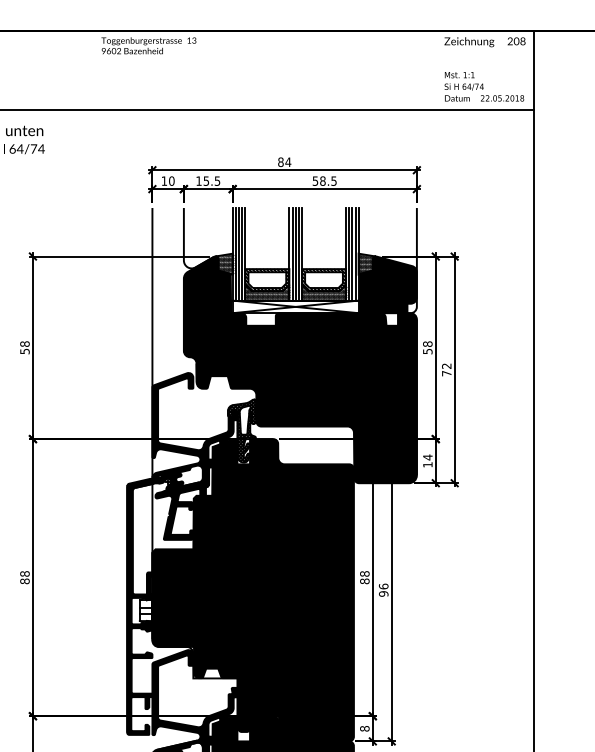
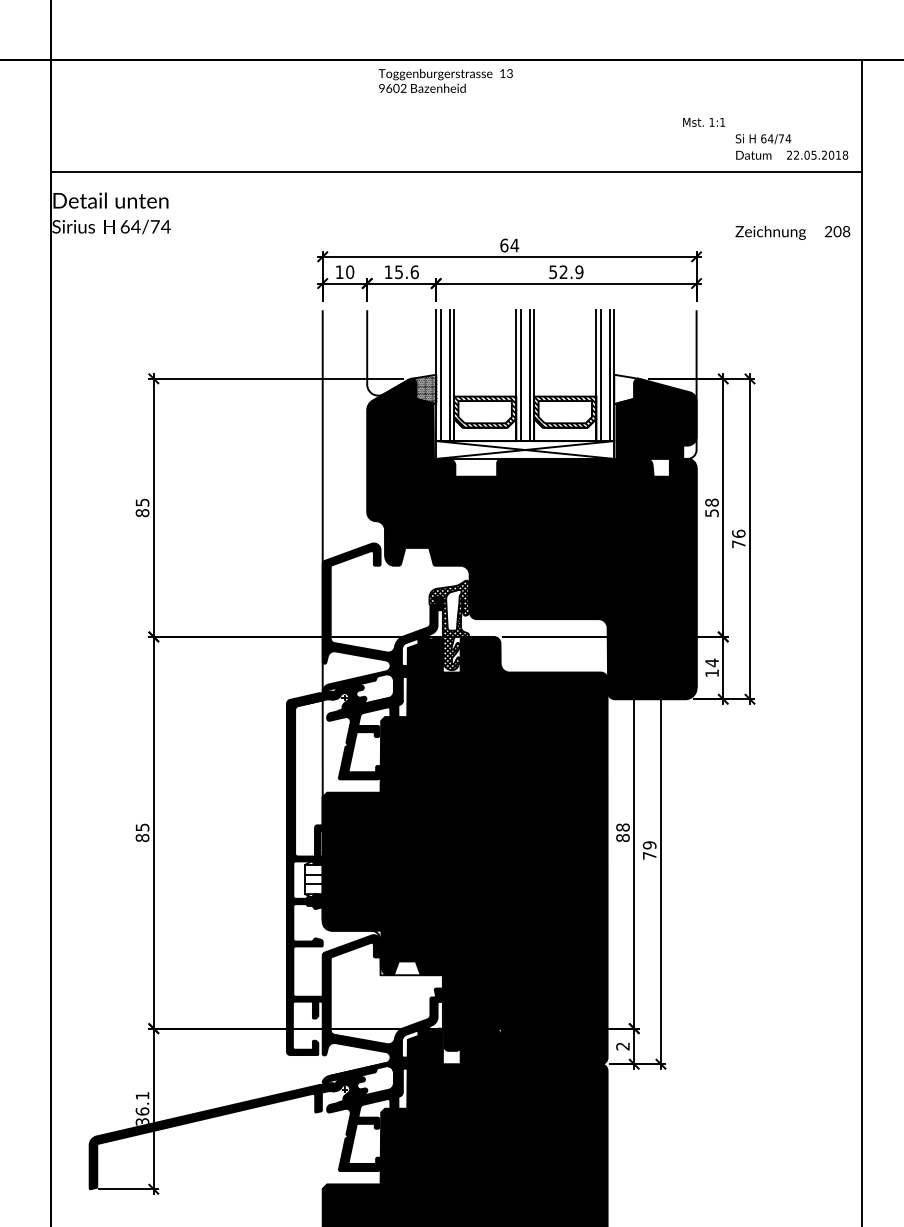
text: (484, 41) -> (792, 232), moved
text: (148, 45) -> (445, 80), moved
text: (459, 75) -> (704, 122), moved
text: (281, 162) -> (504, 245), 84 -> 64
text: (217, 181) -> (414, 272), 15.5 -> 15.6
text: (328, 181) -> (571, 272), 58.5 -> 52.9
line: (239, 254) -> (445, 375), removed
line: (295, 254) -> (525, 375), removed
line: (352, 254) -> (605, 375), removed
hatch: (365, 264) -> (624, 389), removed
hatch: (266, 292) -> (484, 429), removed
hatch: (323, 292) -> (564, 429), removed
text: (24, 347) -> (142, 507), 58 -> 85
text: (446, 365) -> (738, 533), 72 -> 76
text: (24, 573) -> (142, 827), 88 -> 85
text: (383, 590) -> (649, 850), 96 -> 79
text: (364, 728) -> (622, 1046), 8 -> 2

